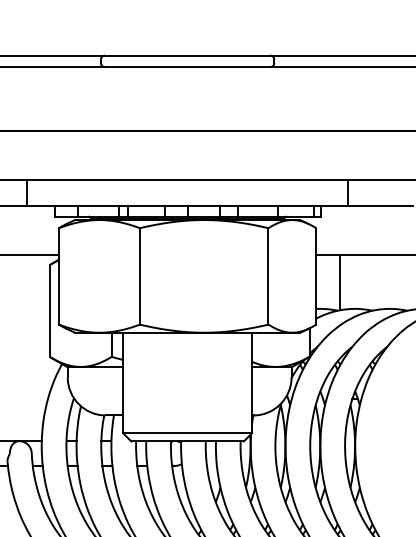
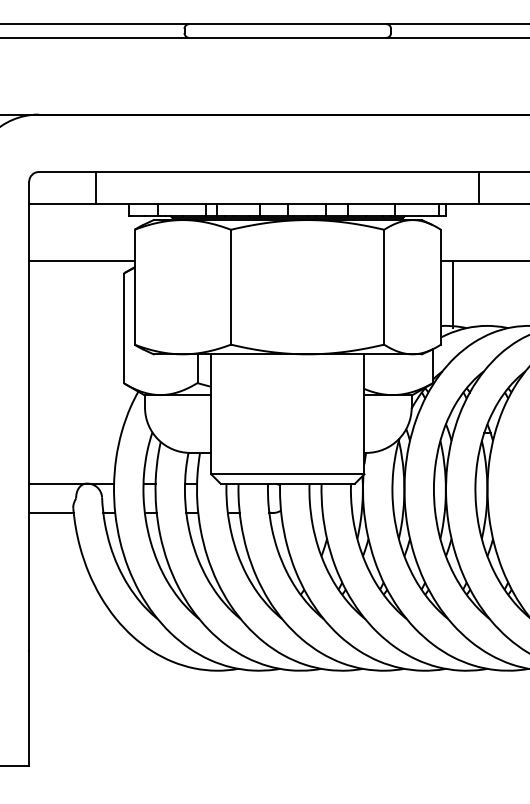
line: (340, 282) -> (452, 294), moved

